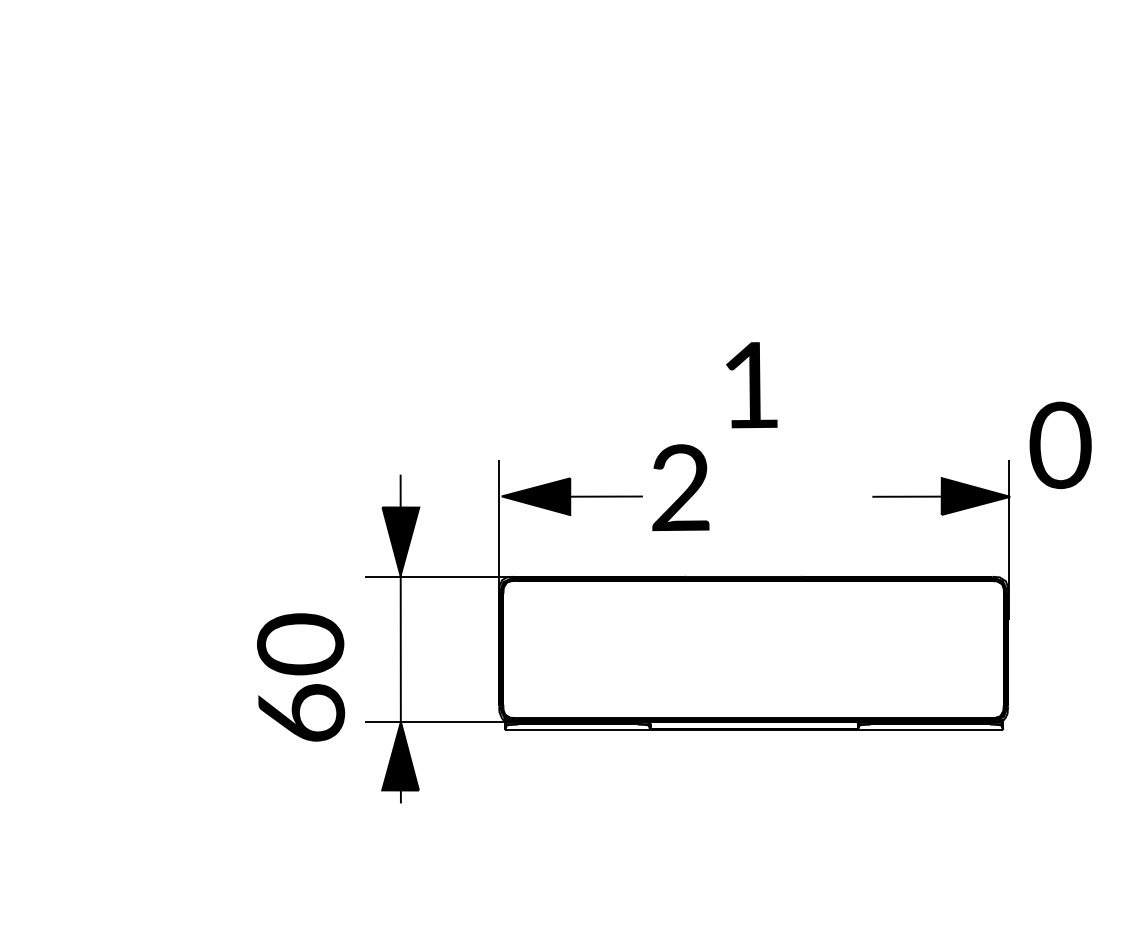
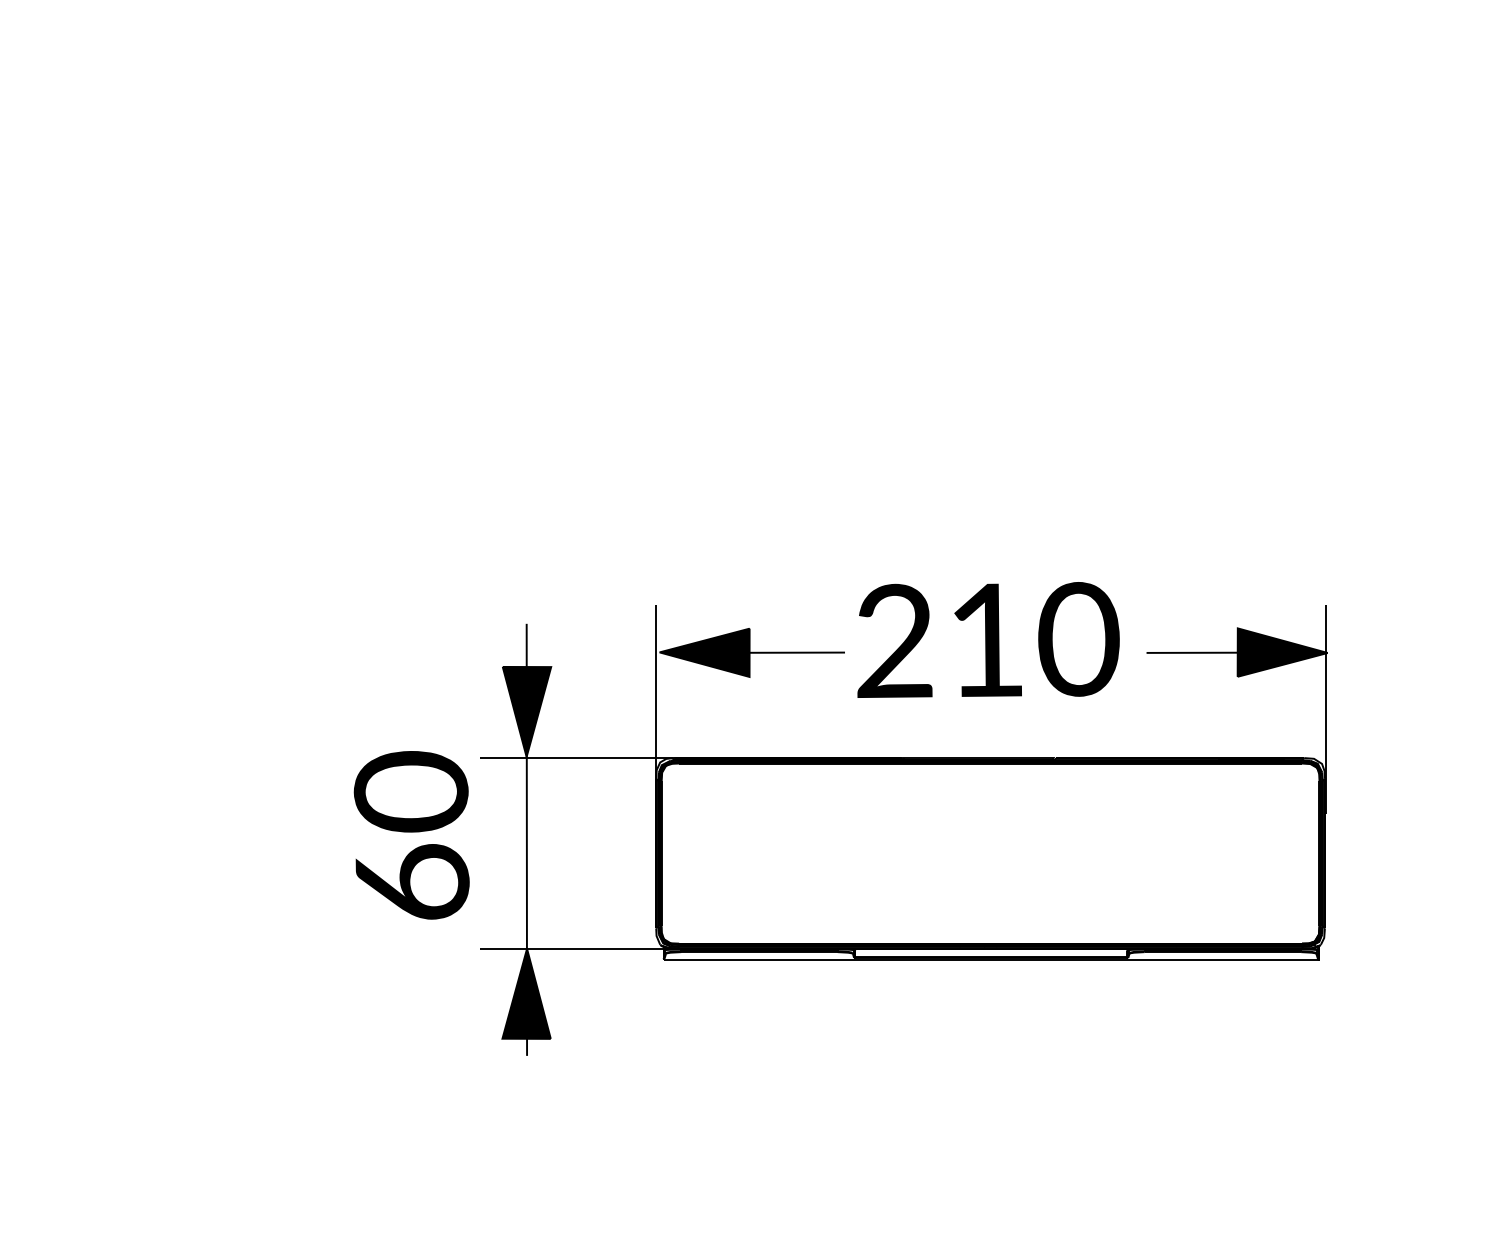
text: (751, 384) -> (987, 639), moved
text: (1060, 445) -> (1078, 639), moved
text: (300, 677) -> (411, 835), moved

